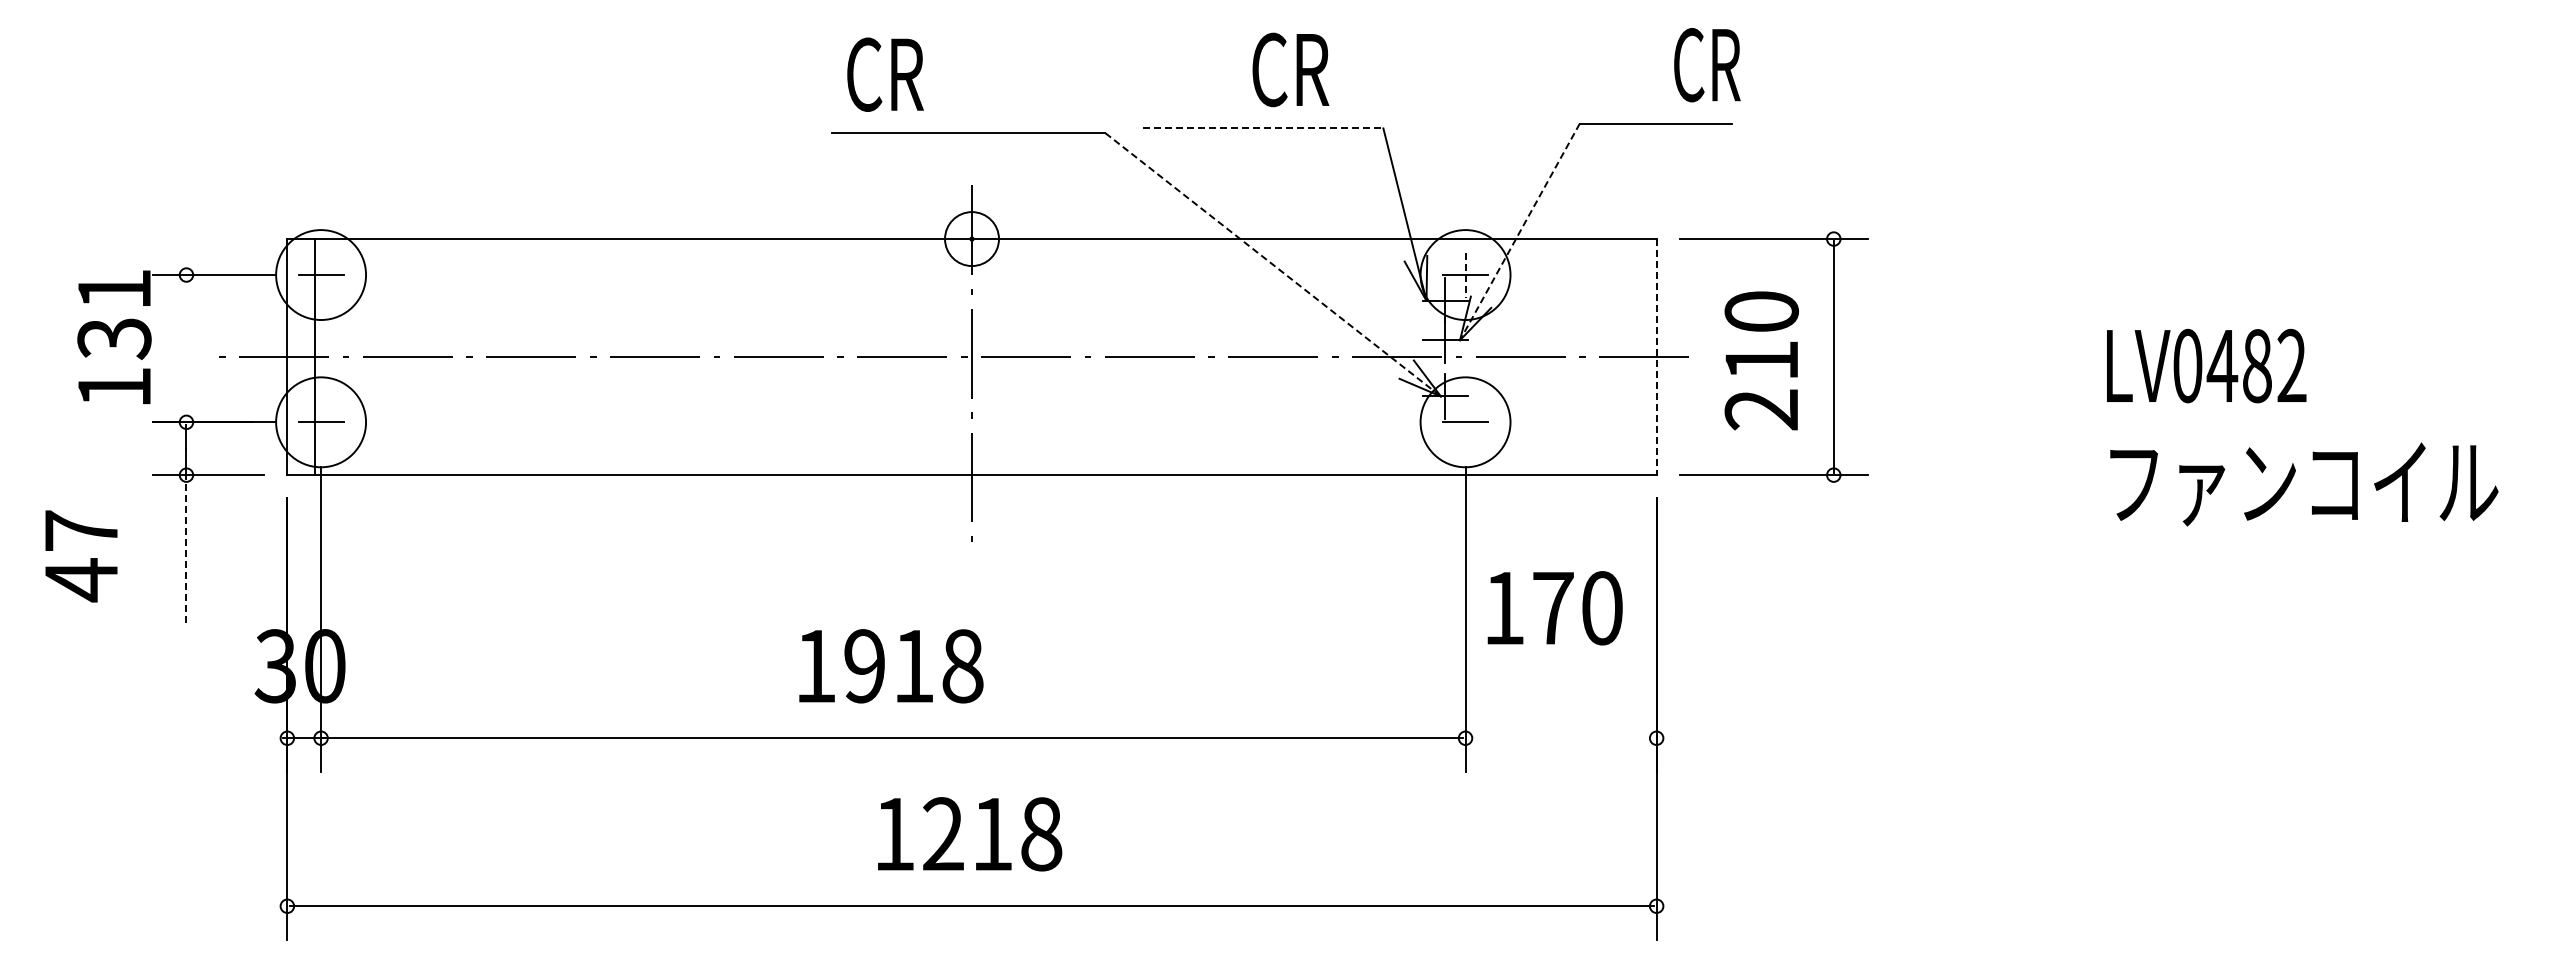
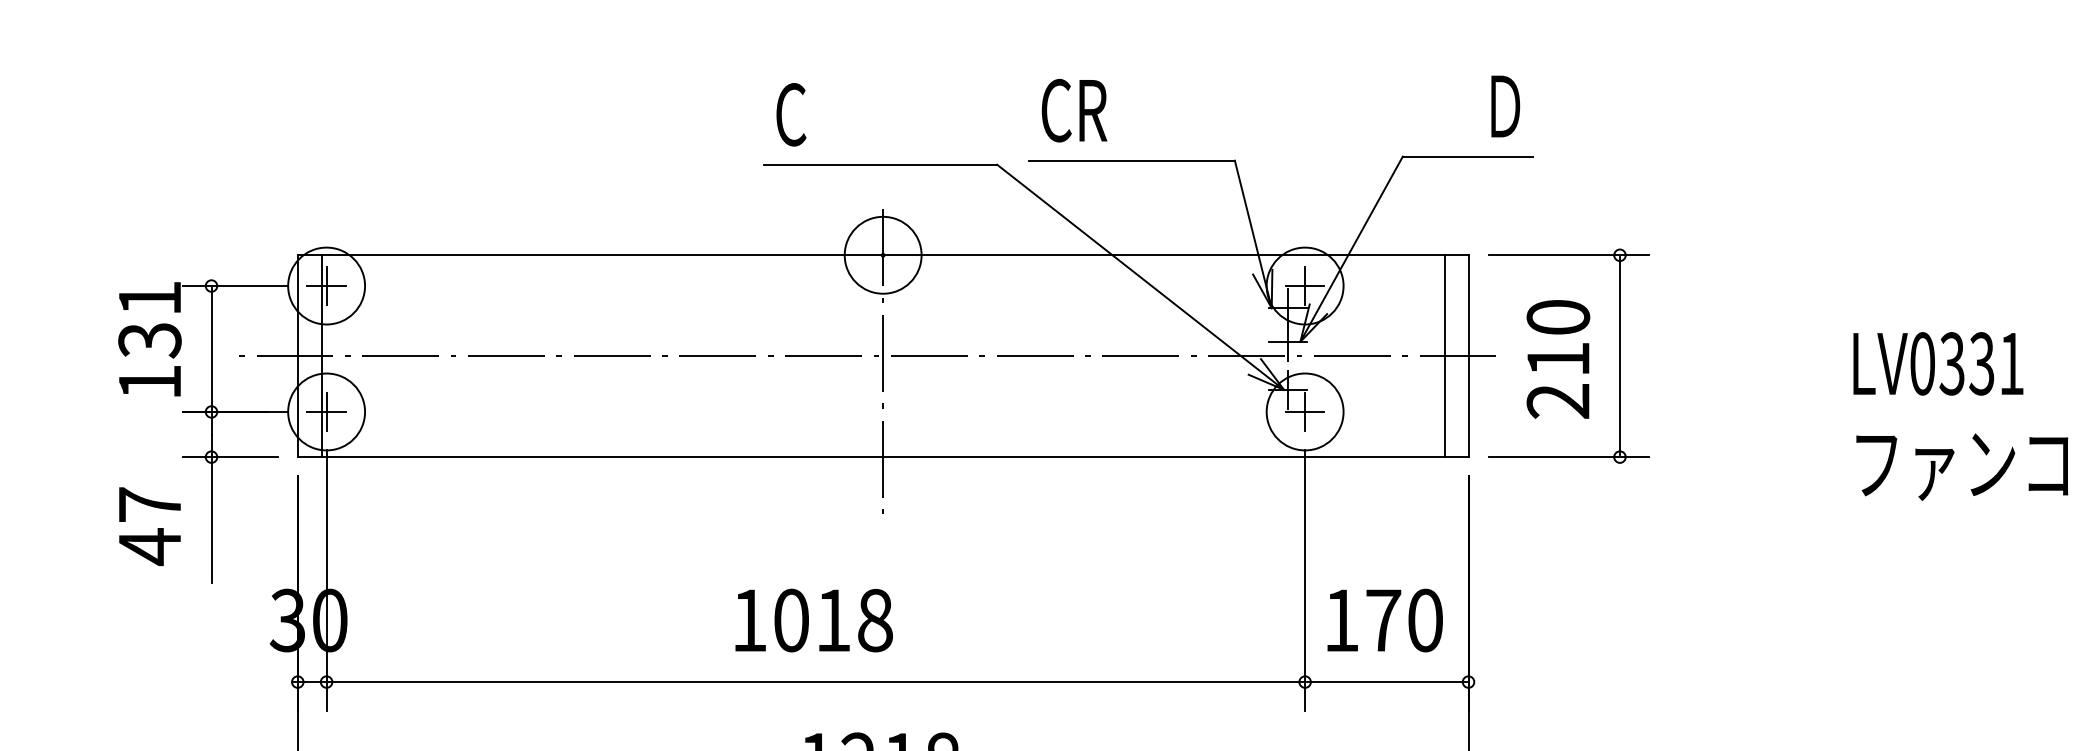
text: (1707, 65) -> (1511, 106), CR -> Ｄ
text: (1290, 69) -> (1074, 110), moved
text: (907, 74) -> (827, 114), CR -> C
line: (1263, 128) -> (1132, 160), dashed -> solid
line: (1519, 231) -> (1351, 248), dashed -> solid
circle: (971, 239) -> (882, 255), size x1.67
line: (1273, 265) -> (1140, 277), dashed -> solid
line: (321, 274) -> (326, 285), added
line: (1465, 275) -> (1305, 286), dashed -> solid
line: (186, 348) -> (211, 348), added
line: (1628, 357) -> (1444, 356), added
line: (1656, 357) -> (1468, 356), dashed -> solid
text: (2256, 365) -> (1981, 363), LV0482 -> LV0331
line: (321, 421) -> (326, 411), added
line: (1465, 421) -> (1305, 411), added
line: (186, 547) -> (211, 519), dashed -> solid
text: (81, 556) -> (149, 526), moved
text: (1554, 608) -> (1384, 620), moved
text: (864, 666) -> (791, 620), 1918 -> 1018
line: (1560, 738) -> (1386, 682), added

